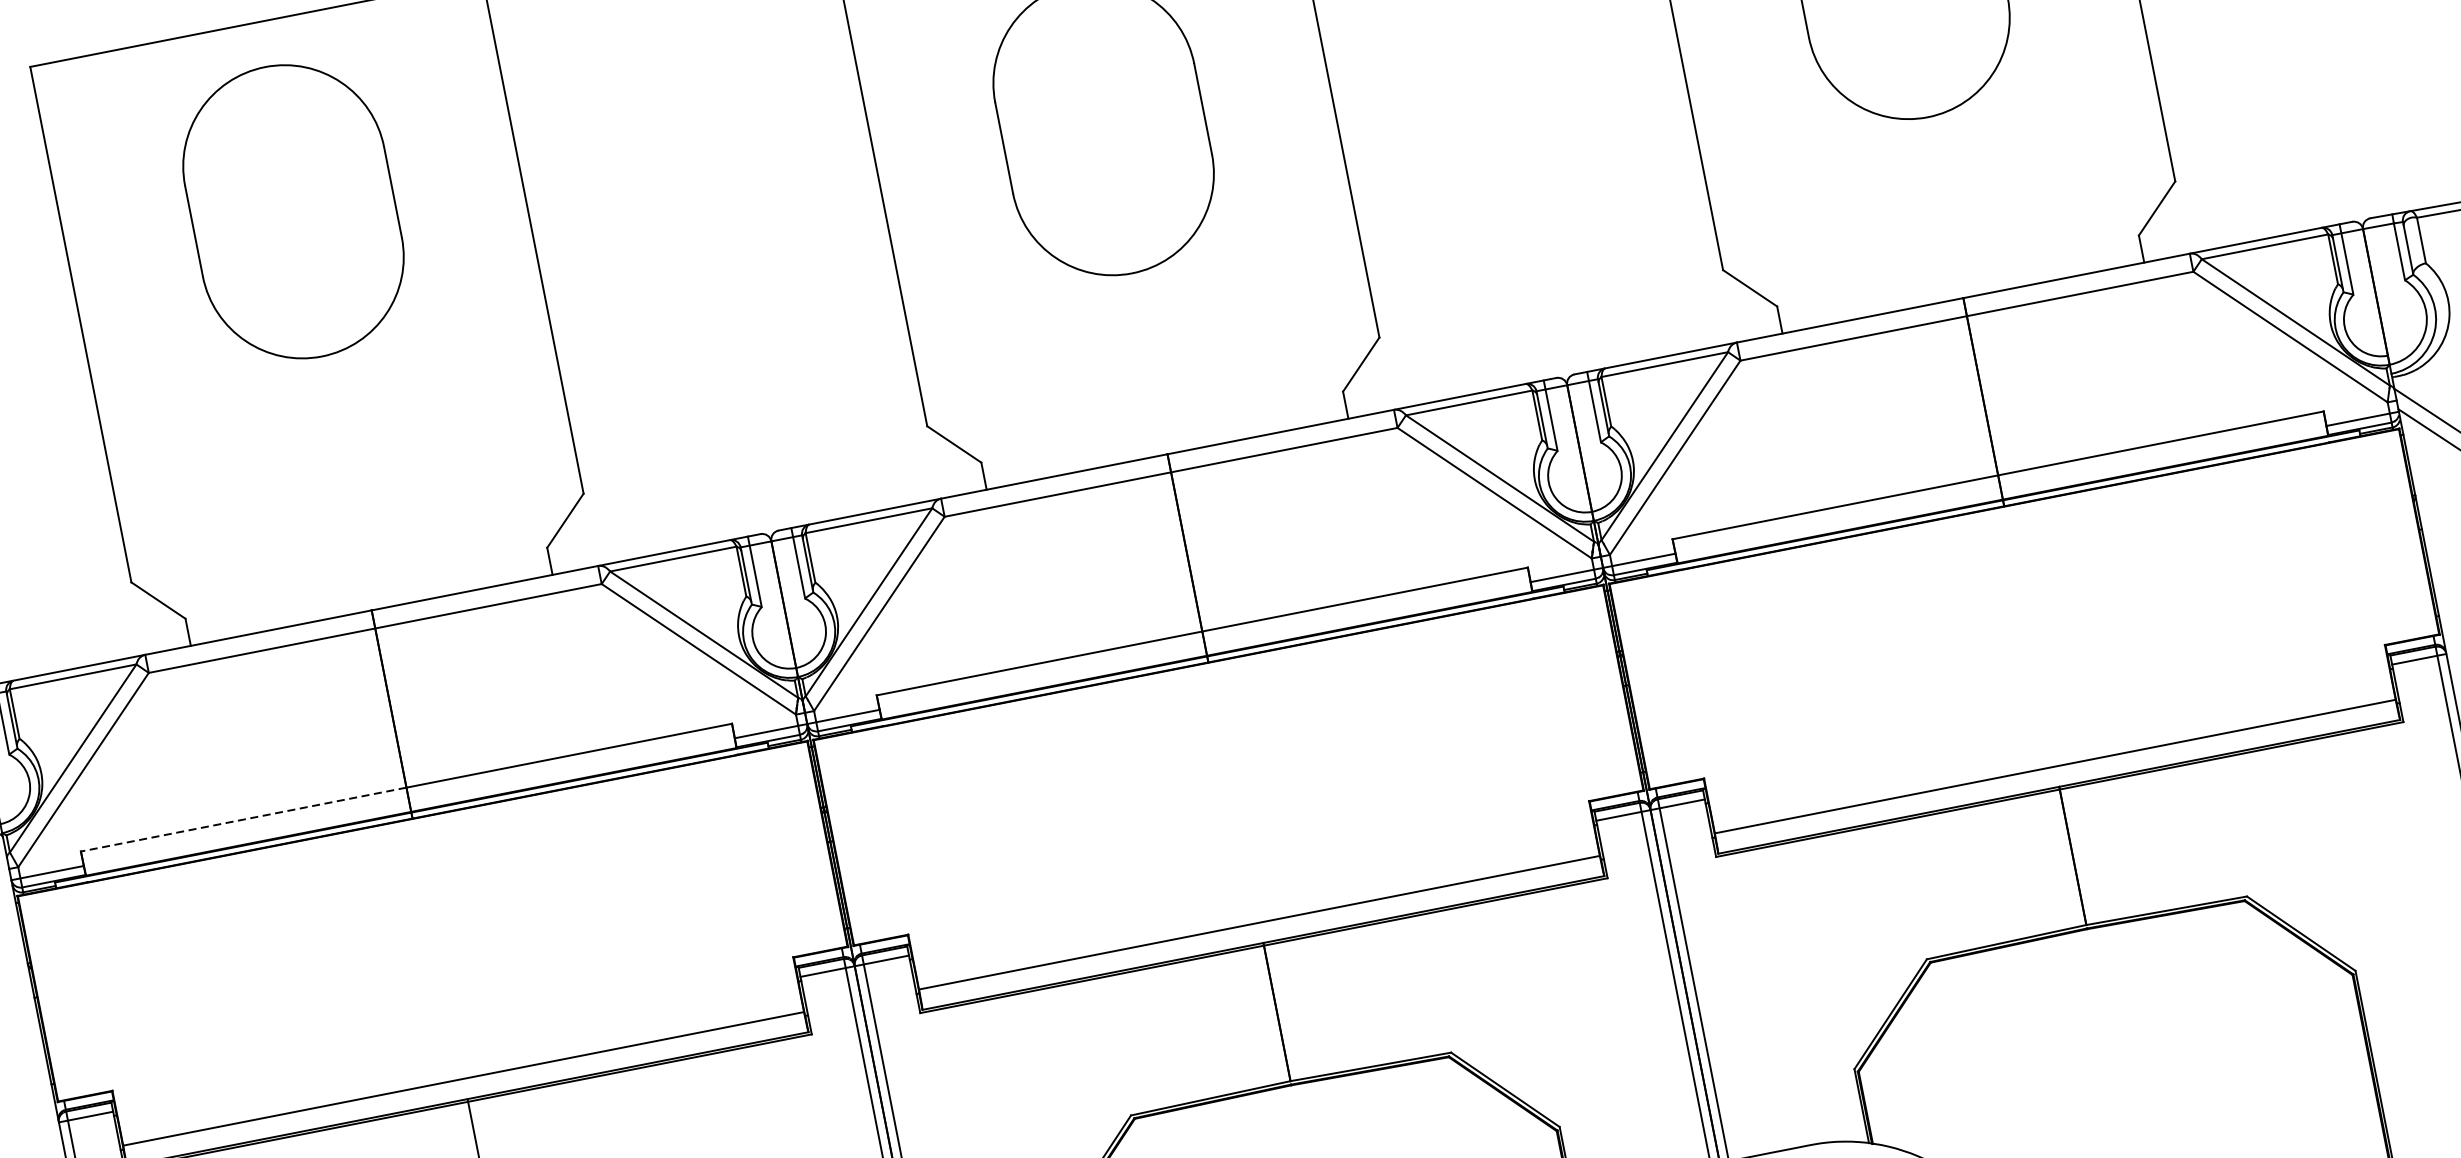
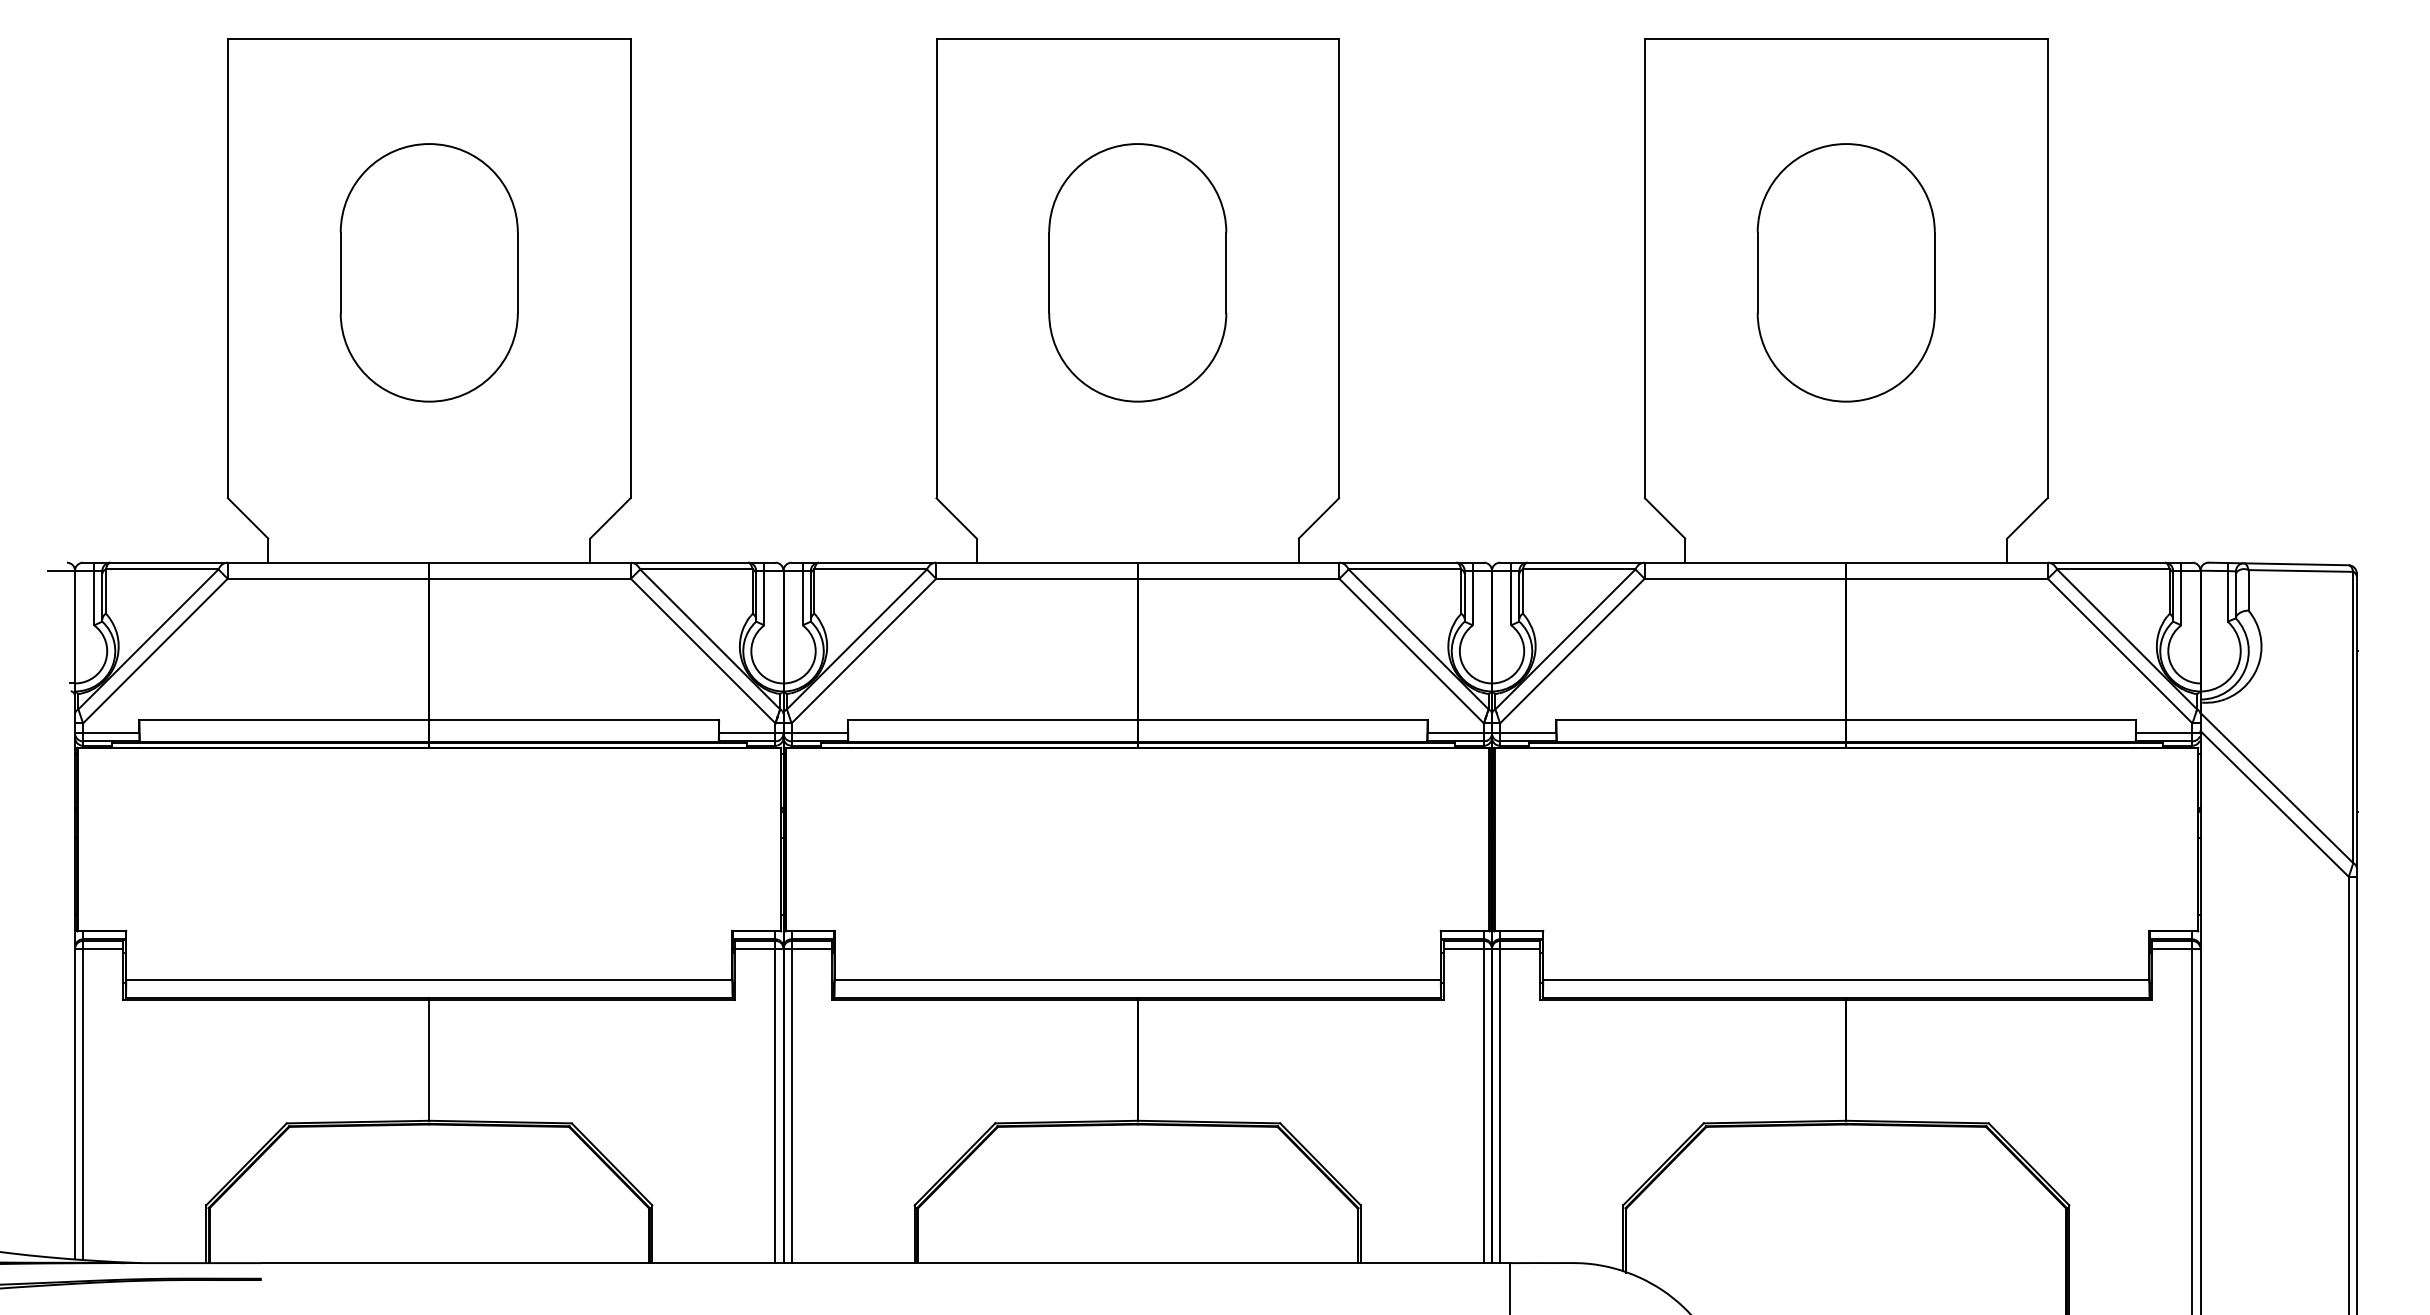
part: (292, 211) -> (428, 272), moved
line: (243, 819) -> (284, 720), dashed -> solid

